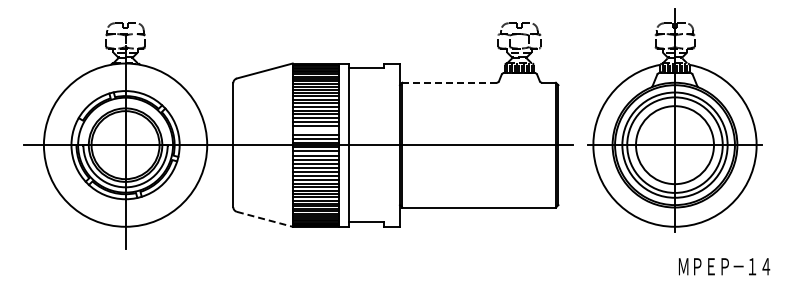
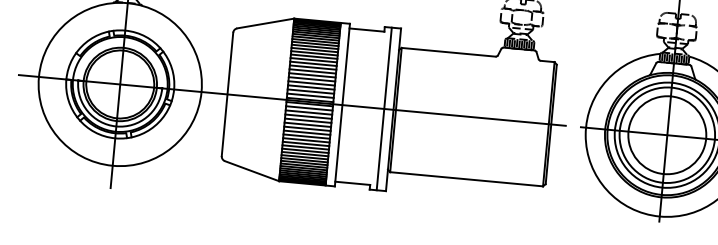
line: (449, 82) -> (448, 52), dashed -> solid
line: (315, 130) -> (310, 87), added
line: (390, 144) -> (384, 108), added
line: (264, 219) -> (251, 171), dashed -> solid

